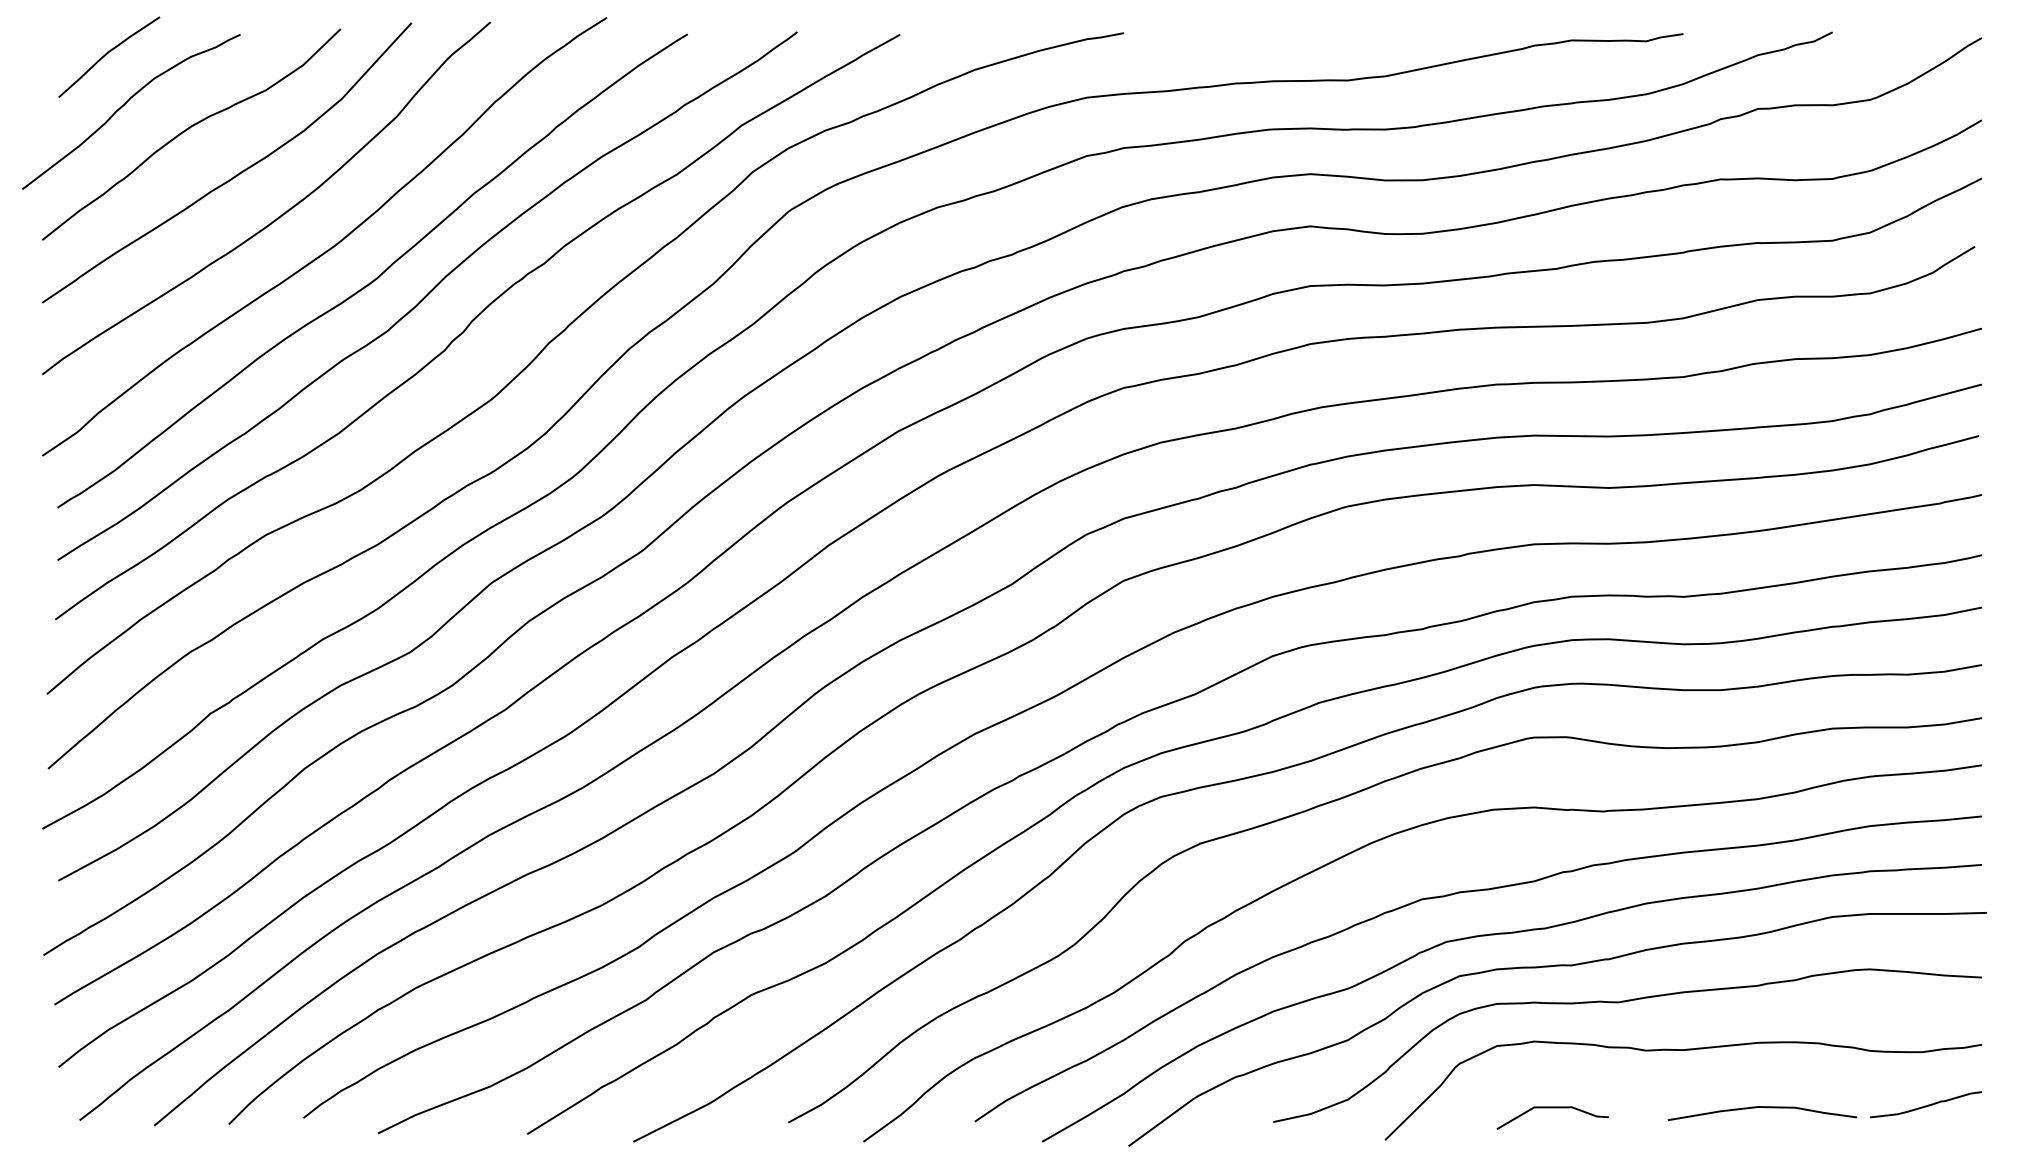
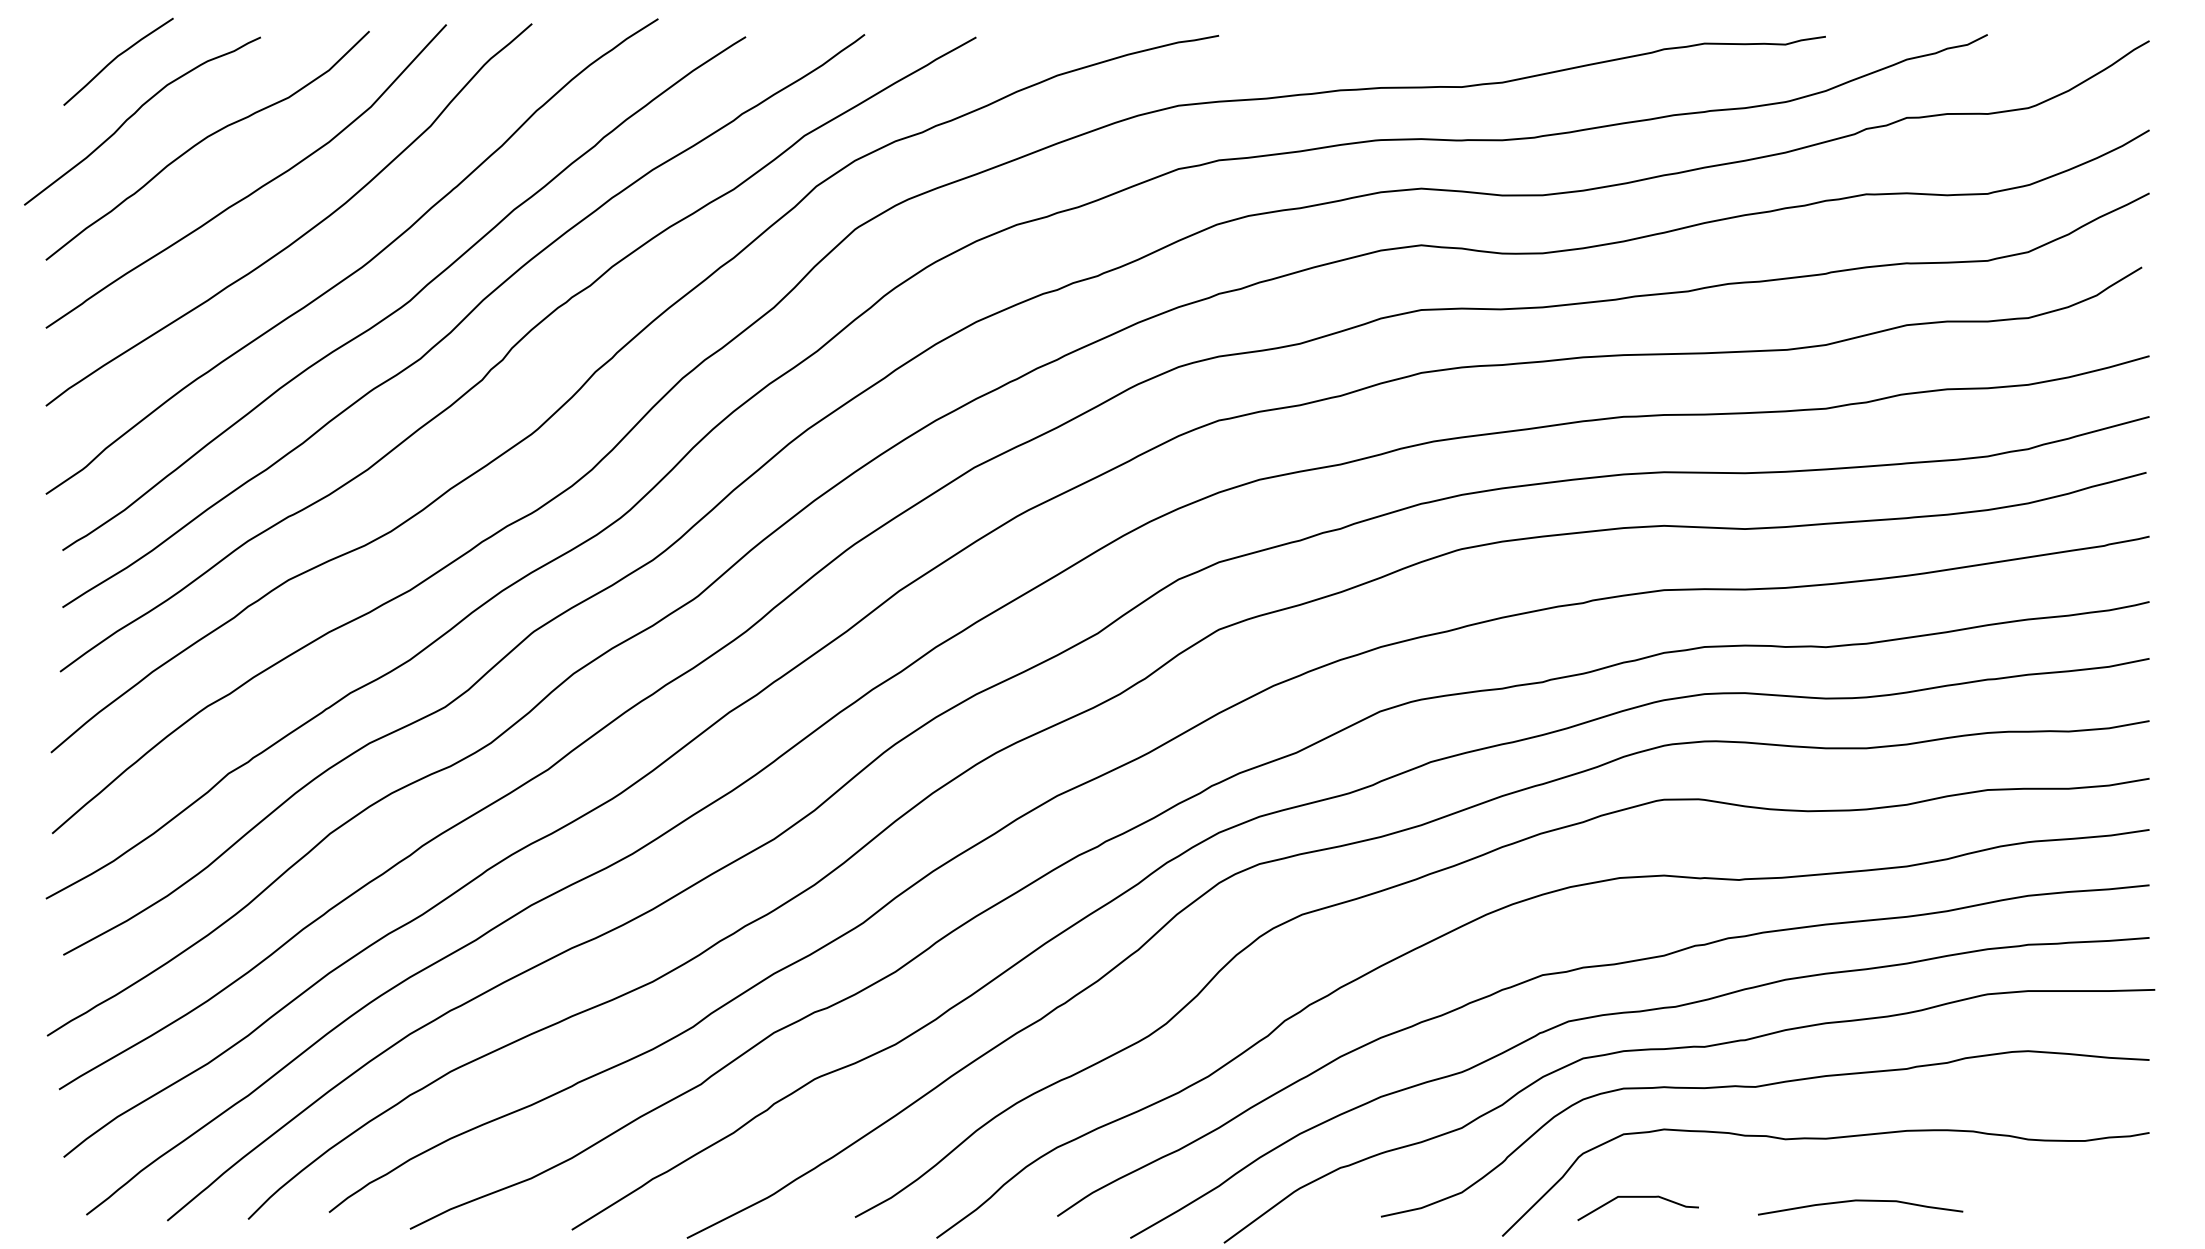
curve: (1925, 1105) -> (2088, 1198), removed
curve: (1552, 1107) -> (1637, 1197), moved
curve: (1762, 1107) -> (1860, 1201), moved

